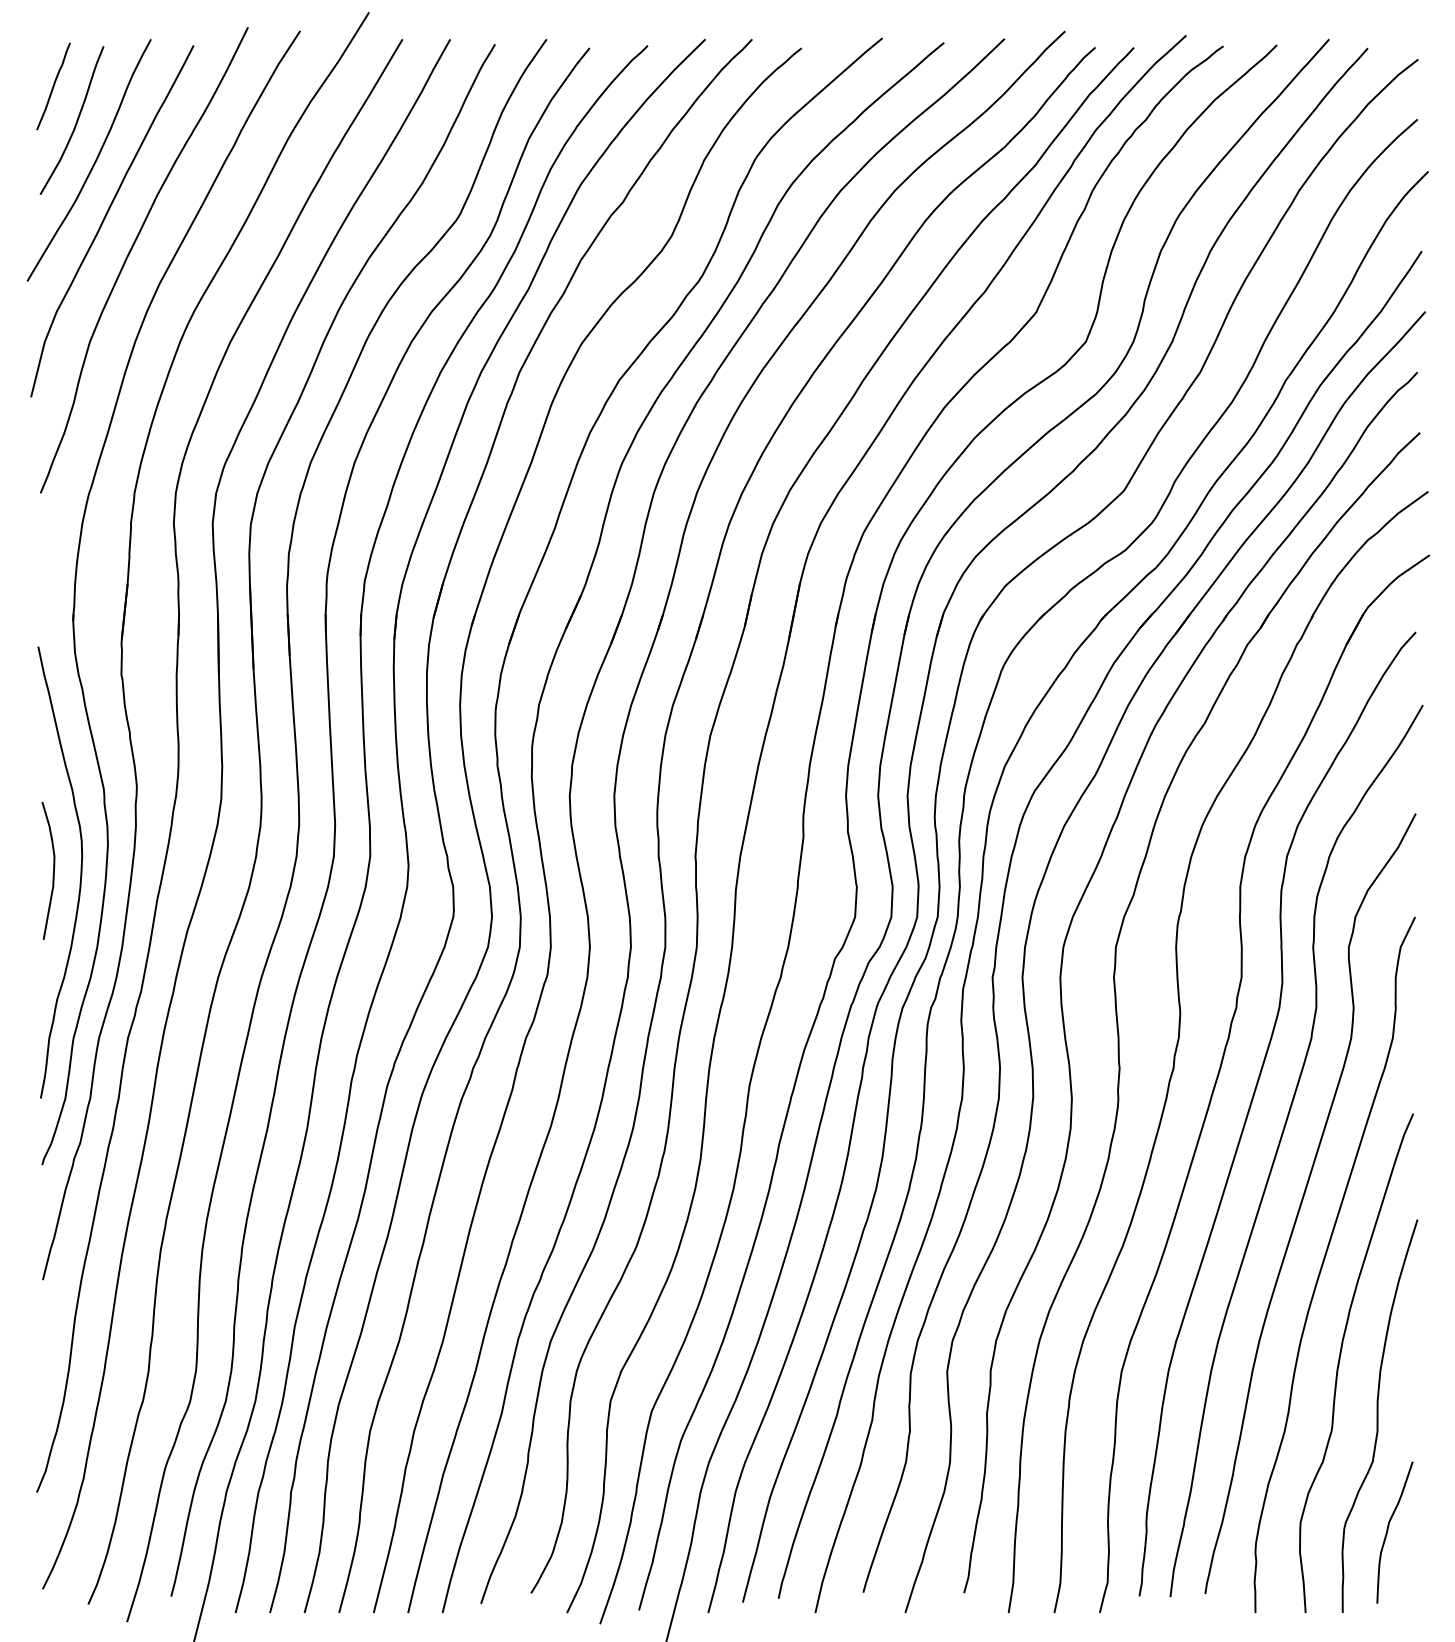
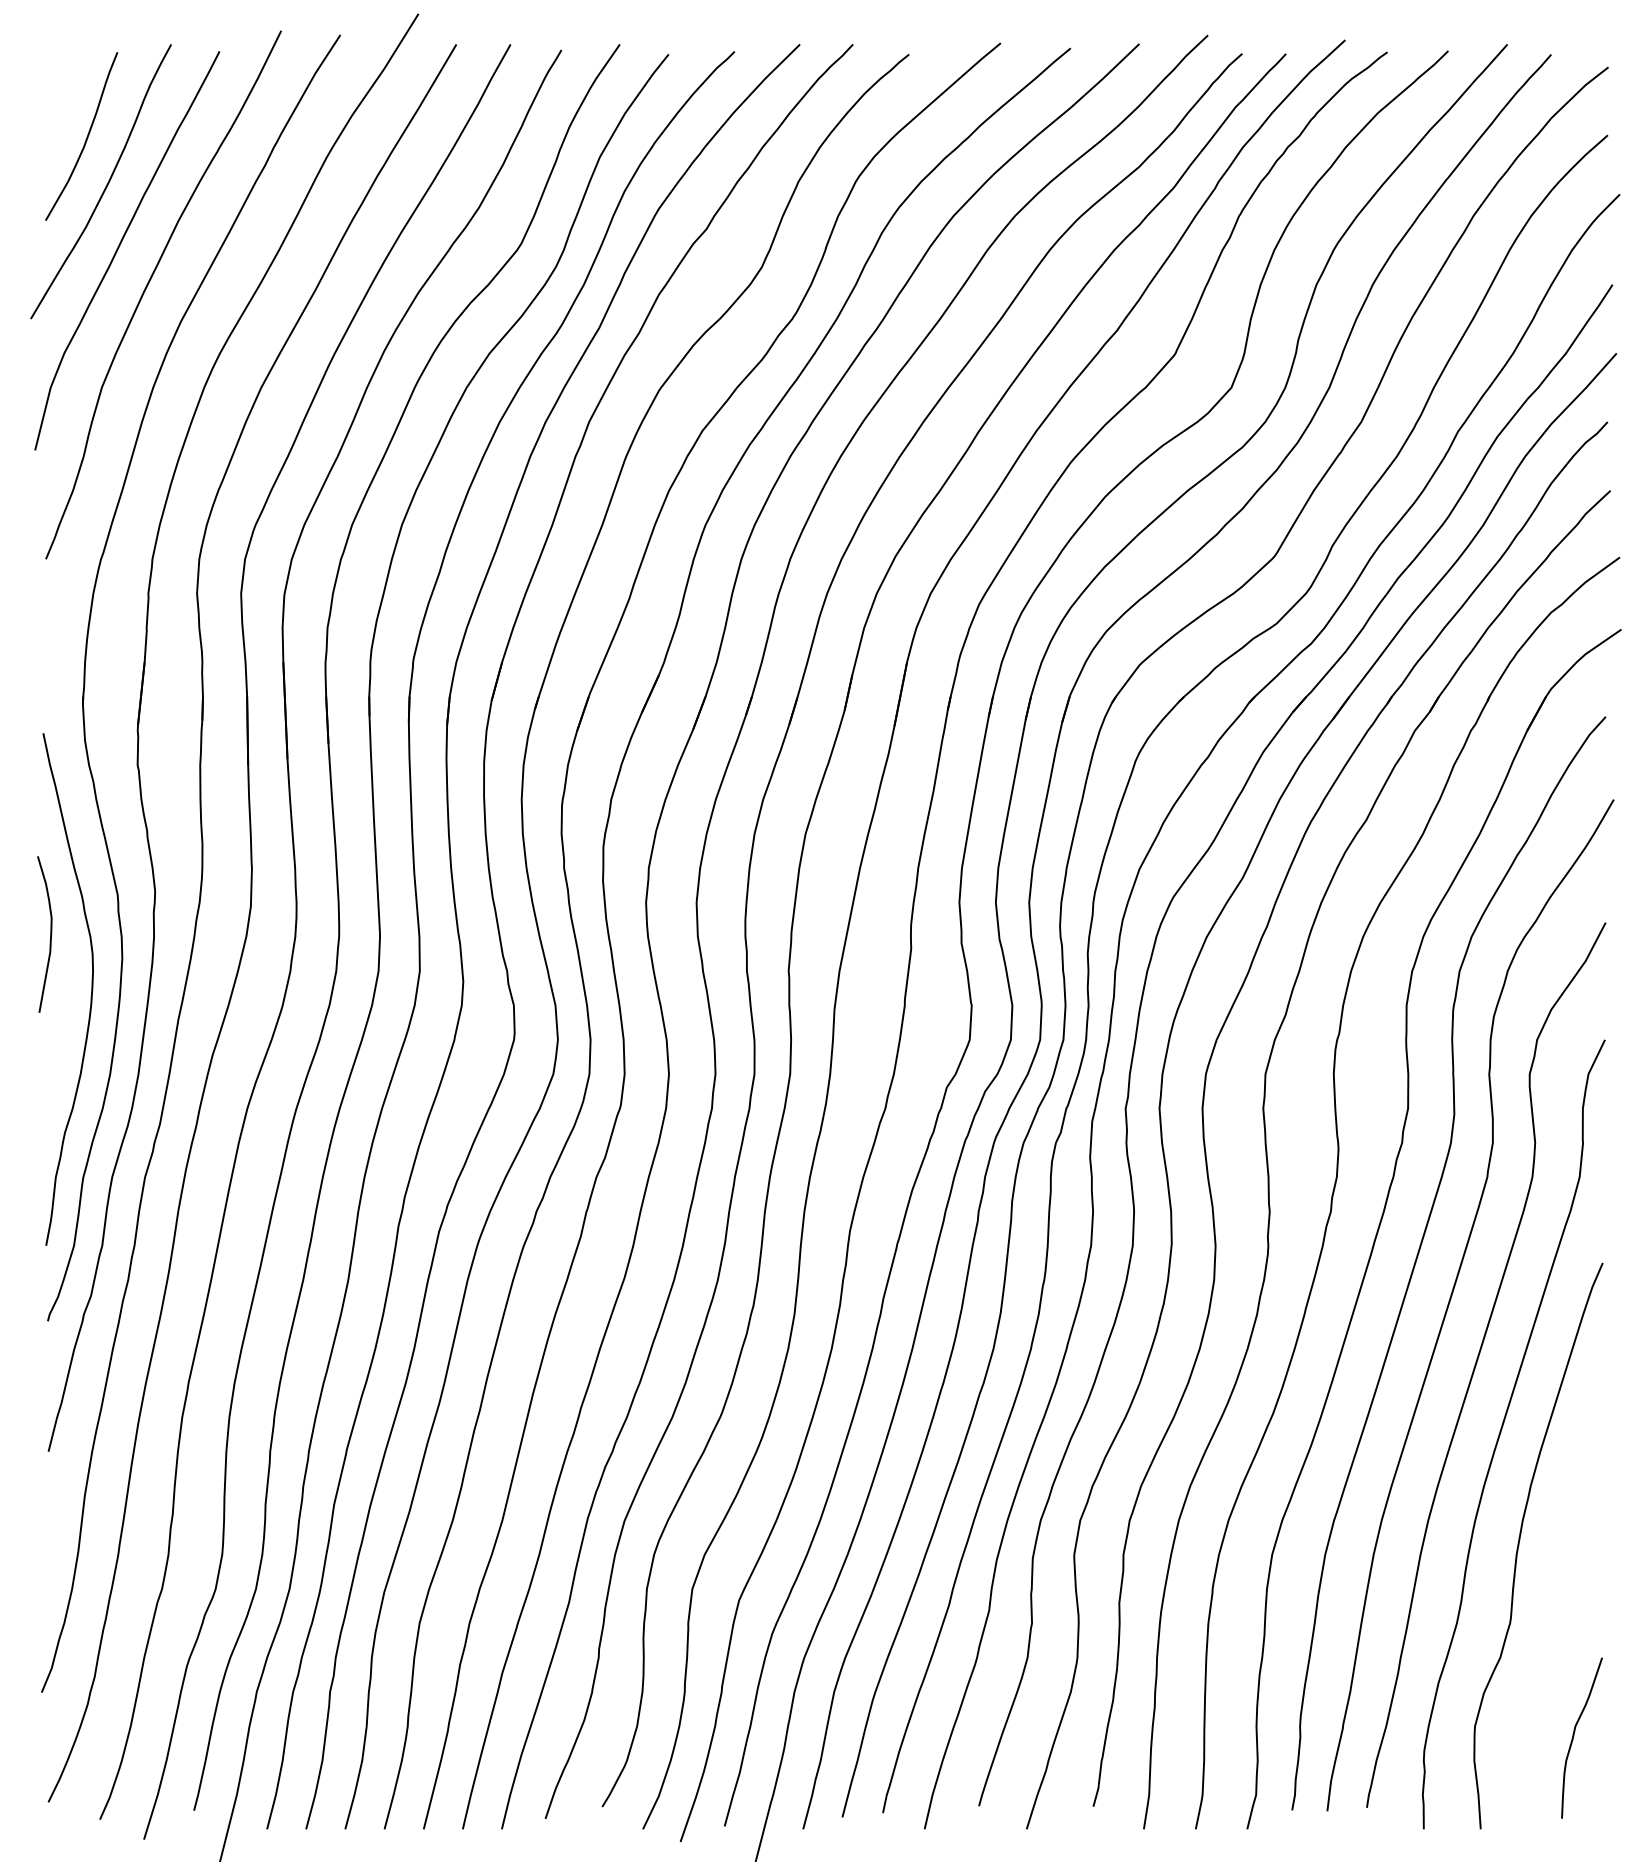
curve: (53, 86) -> (60, 97), removed
curve: (53, 870) -> (50, 934), moved
curve: (1378, 1416) -> (1563, 1606), removed

